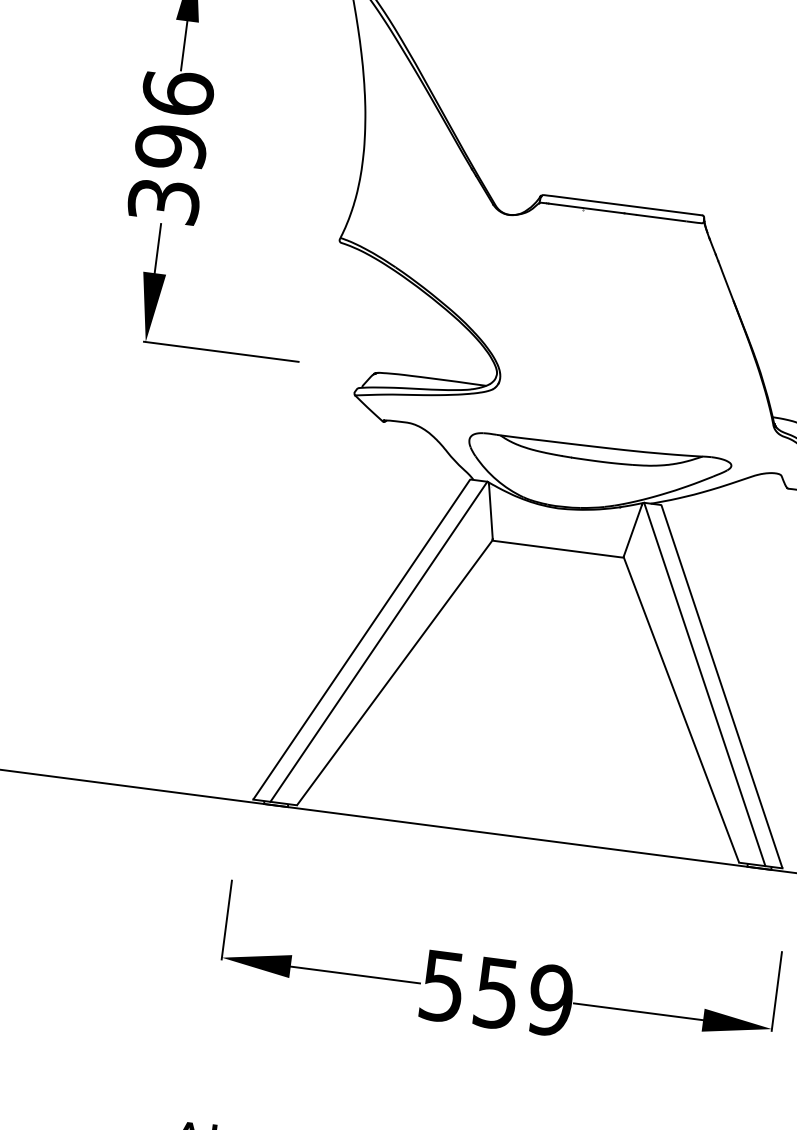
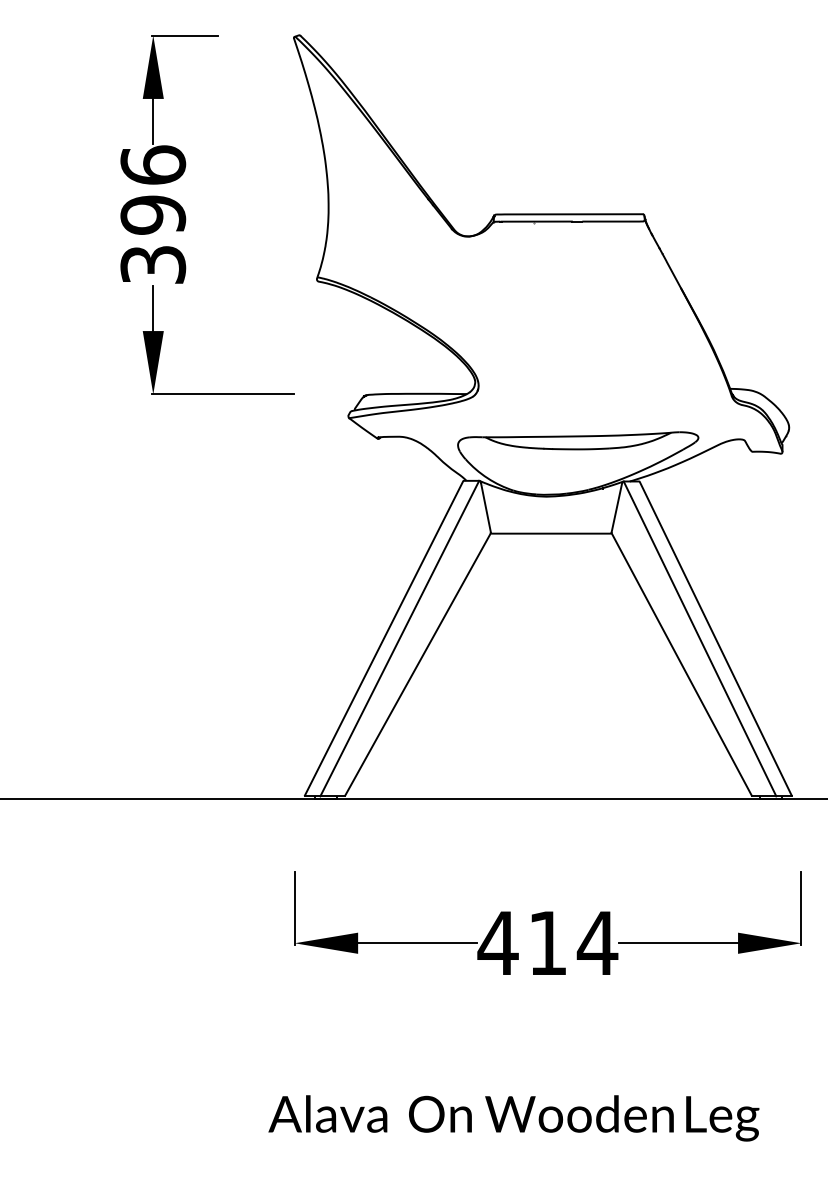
text: (496, 993) -> (547, 943), 559 -> 414

